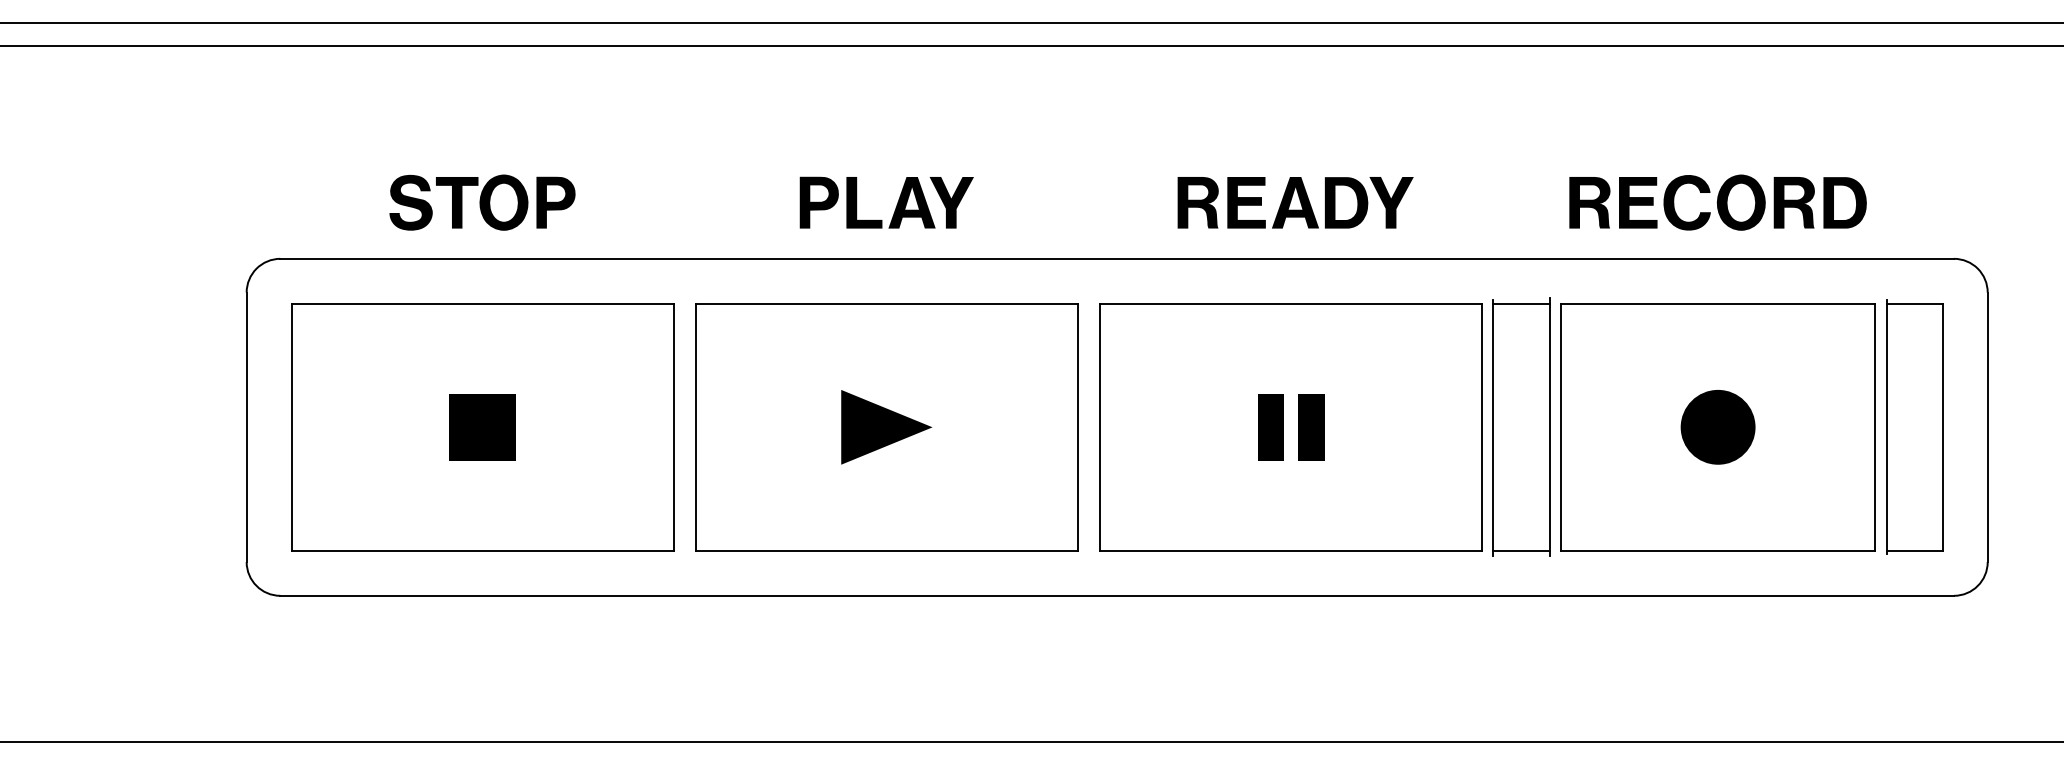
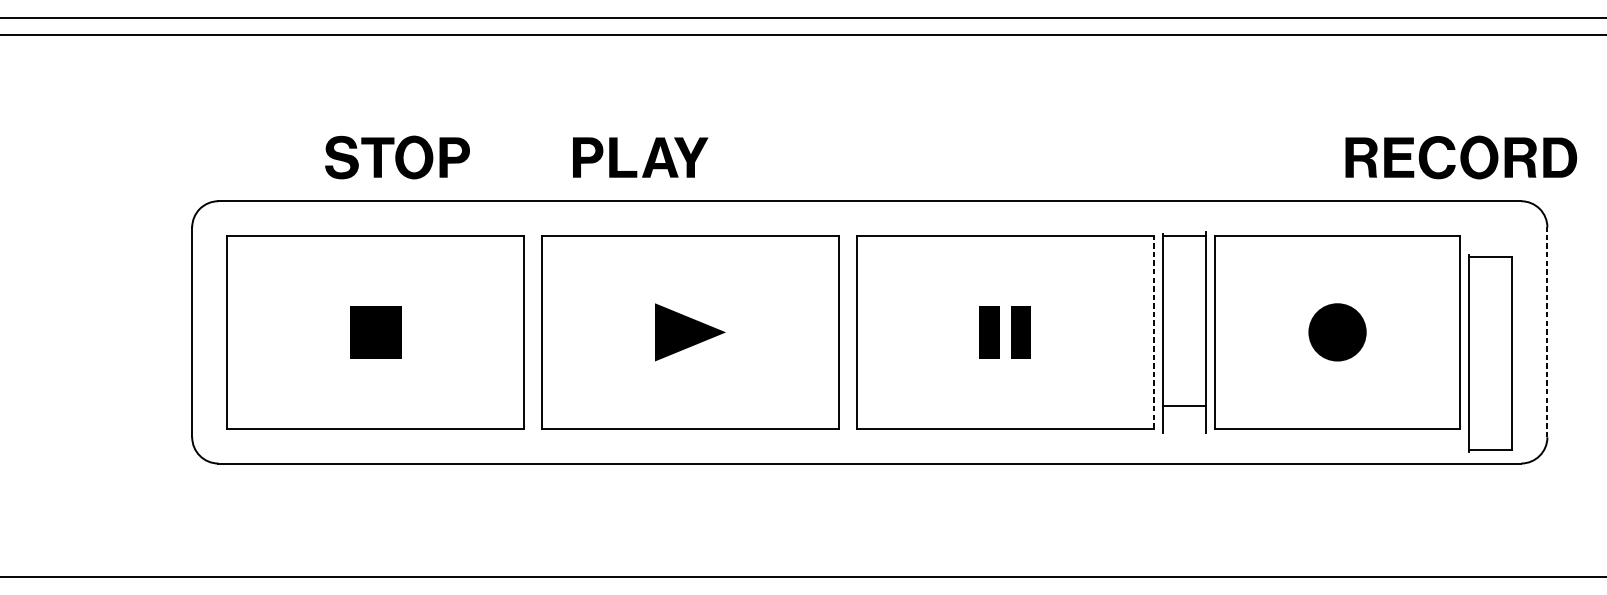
part: (482, 202) -> (397, 157), moved
part: (1295, 202) -> (1008, 157), removed
part: (1717, 202) -> (1460, 157), moved
part: (896, 204) -> (648, 158), moved
part: (1914, 426) -> (1490, 352), moved
line: (1482, 427) -> (1154, 332), solid -> dashed
line: (1987, 427) -> (1547, 332), solid -> dashed
line: (1521, 550) -> (1184, 405), moved

